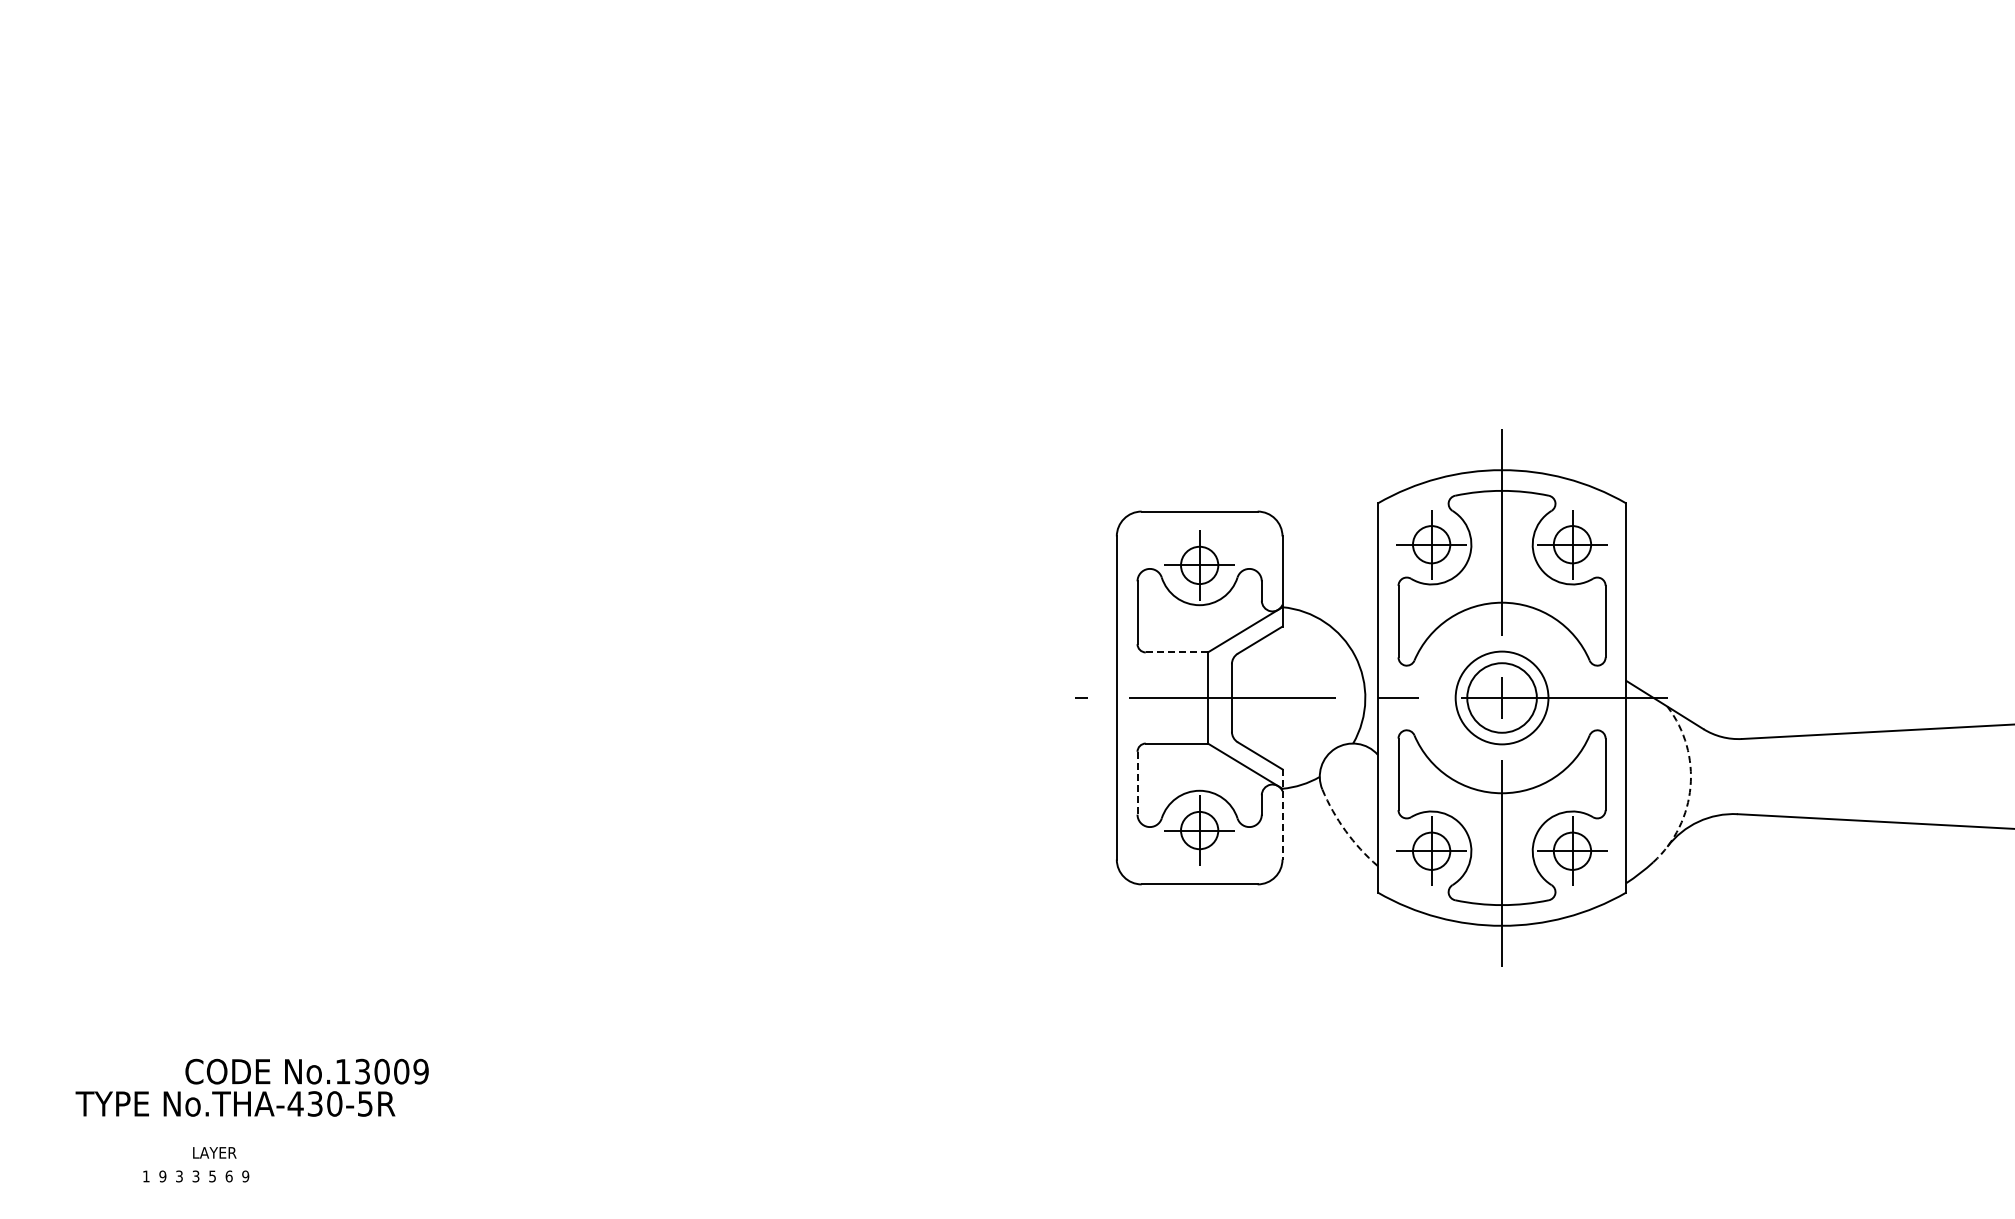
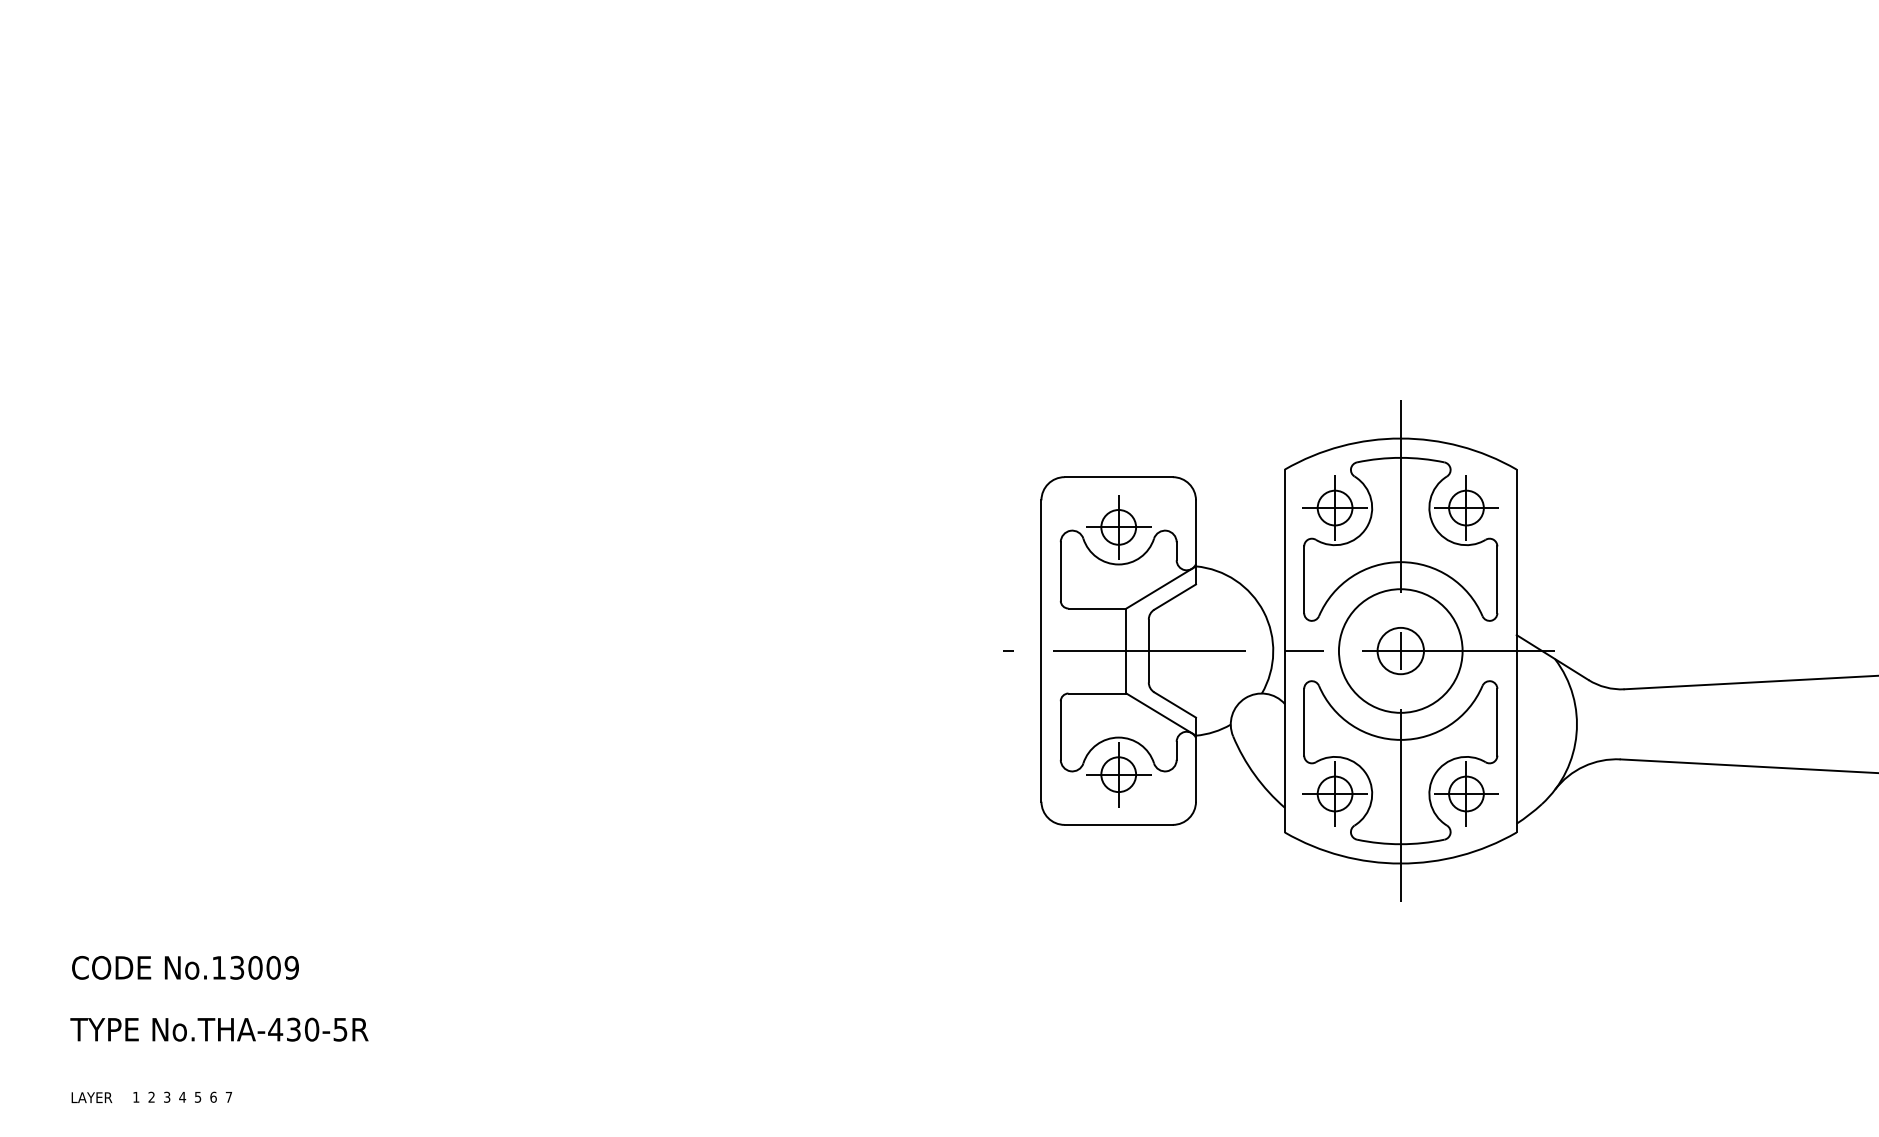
line: (1176, 652) -> (1097, 608), dashed -> solid
circle: (1501, 697) -> (1400, 650), size x0.71
circle: (1501, 697) -> (1400, 650), size x1.43
line: (1137, 783) -> (1060, 730), dashed -> solid
arc: (1690, 787) -> (1576, 734), dashed -> solid
line: (1282, 814) -> (1195, 759), dashed -> solid
arc: (1345, 830) -> (1254, 774), dashed -> solid
text: (306, 1071) -> (184, 967), moved
text: (214, 1152) -> (91, 1097), moved
text: (162, 1176) -> (151, 1097), 9 -> 2
text: (195, 1176) -> (182, 1097), 3 -> 4
text: (245, 1176) -> (228, 1097), 9 -> 7

